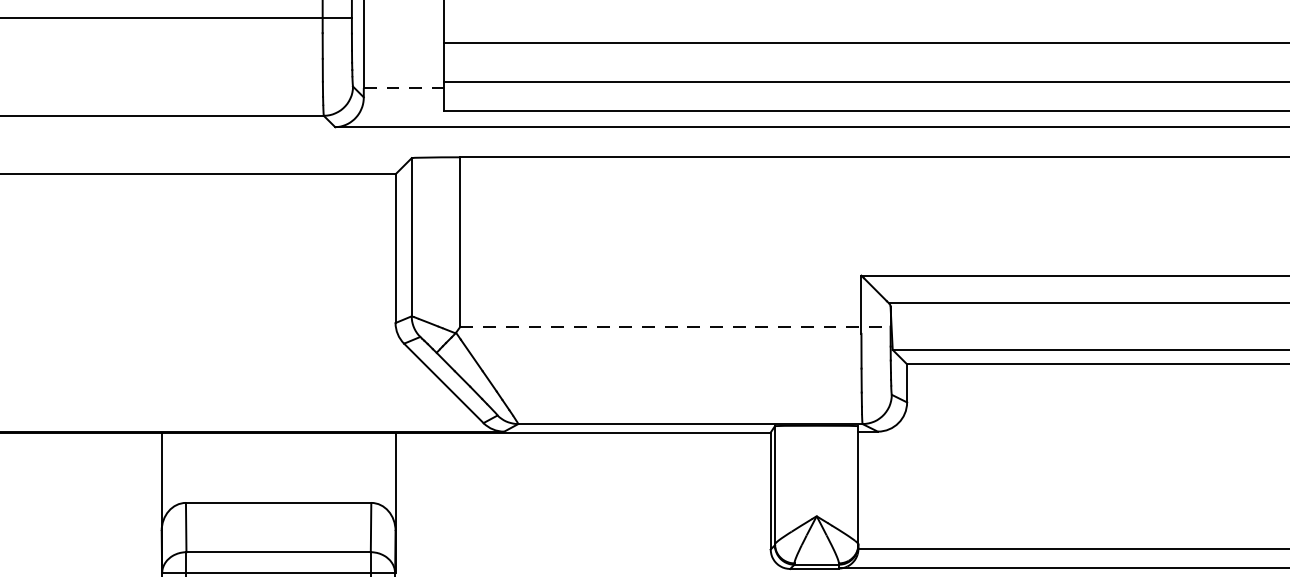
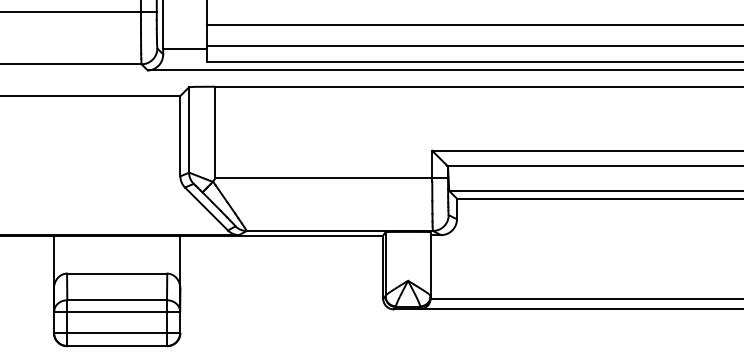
line: (403, 88) -> (184, 49), dashed -> solid
line: (676, 326) -> (332, 178), dashed -> solid

